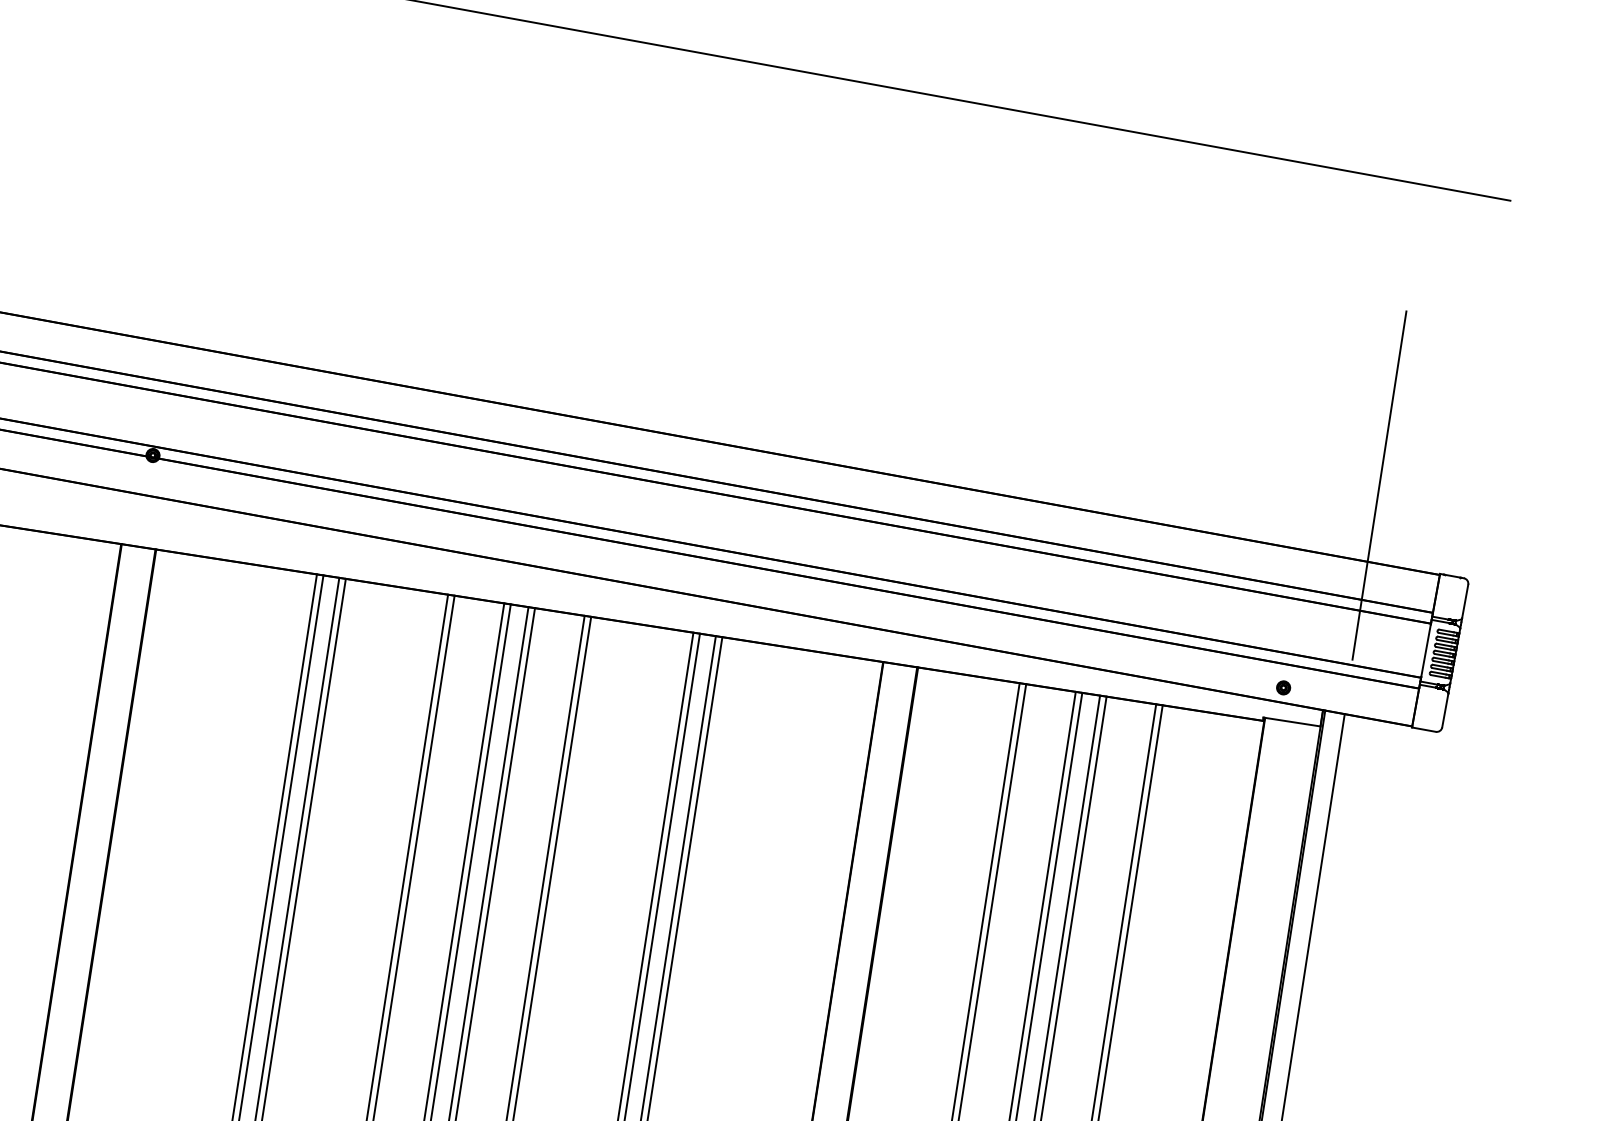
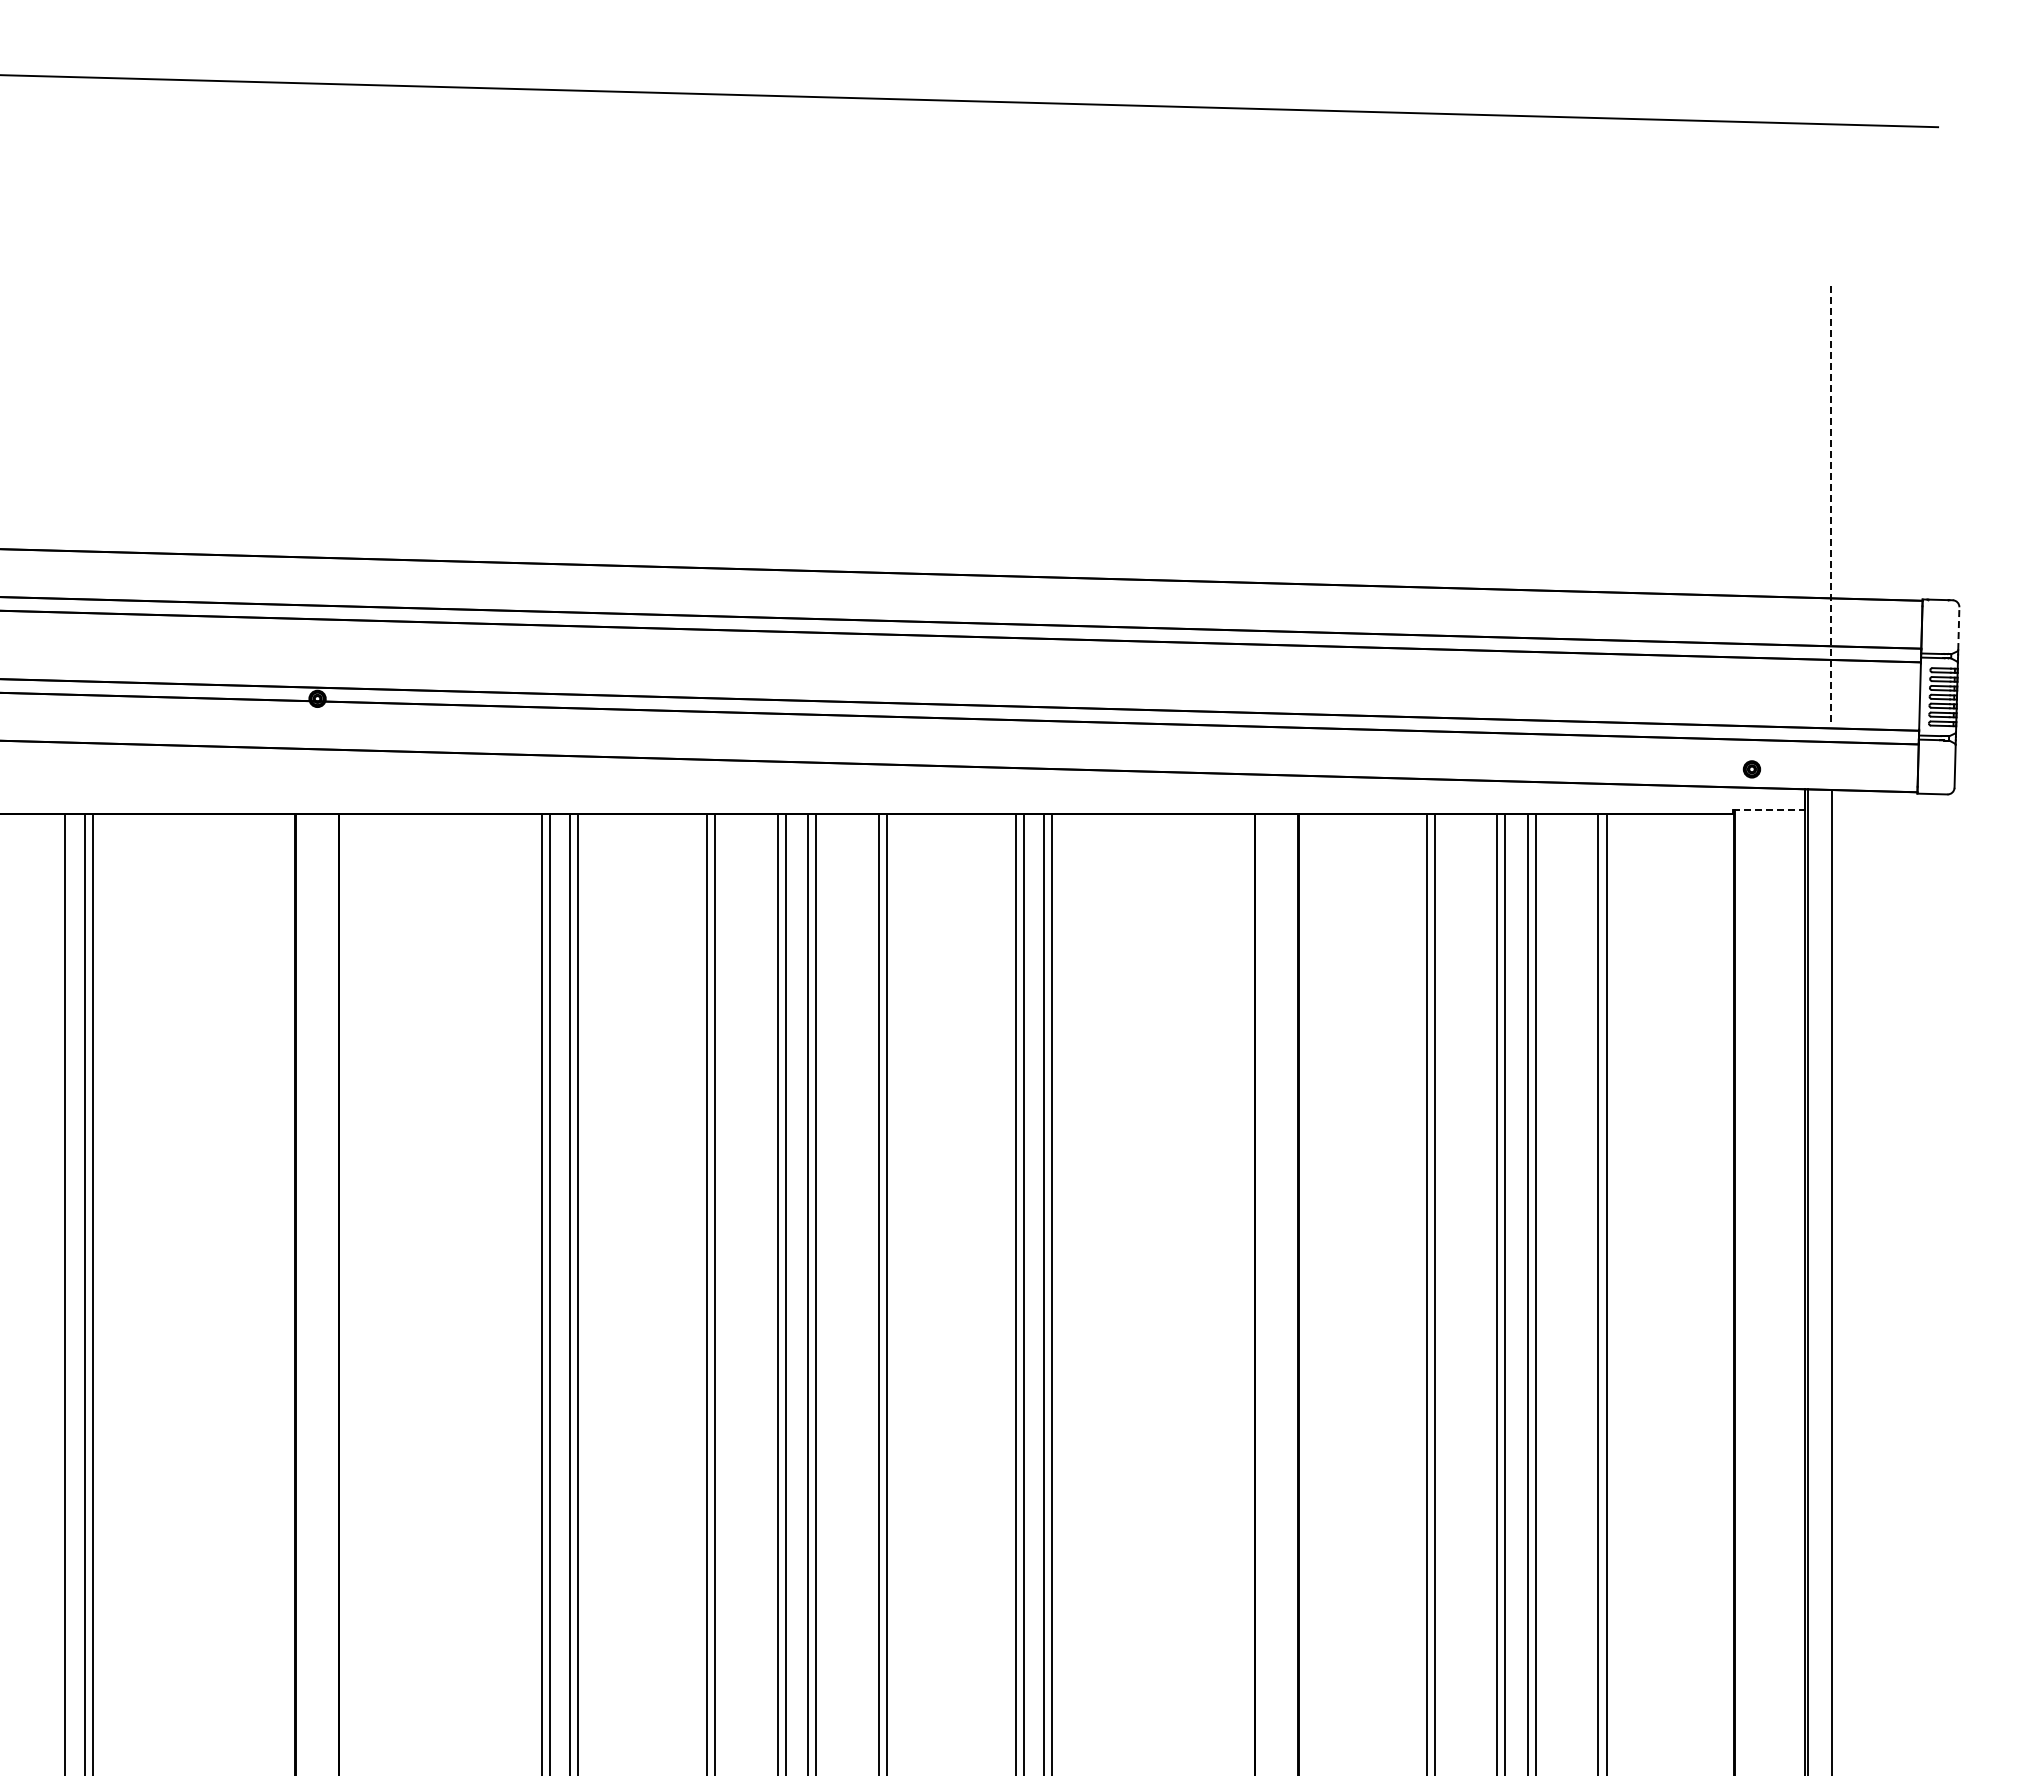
line: (1379, 484) -> (1831, 501), solid -> dashed
line: (1464, 601) -> (1958, 628), solid -> dashed
line: (1291, 721) -> (1768, 809), solid -> dashed

